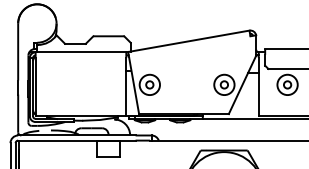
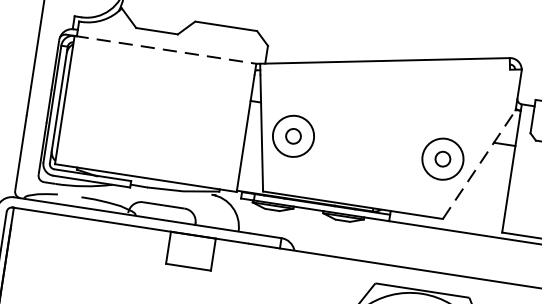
line: (81, 52) -> (166, 50), solid -> dashed
line: (242, 84) -> (479, 163), solid -> dashed

